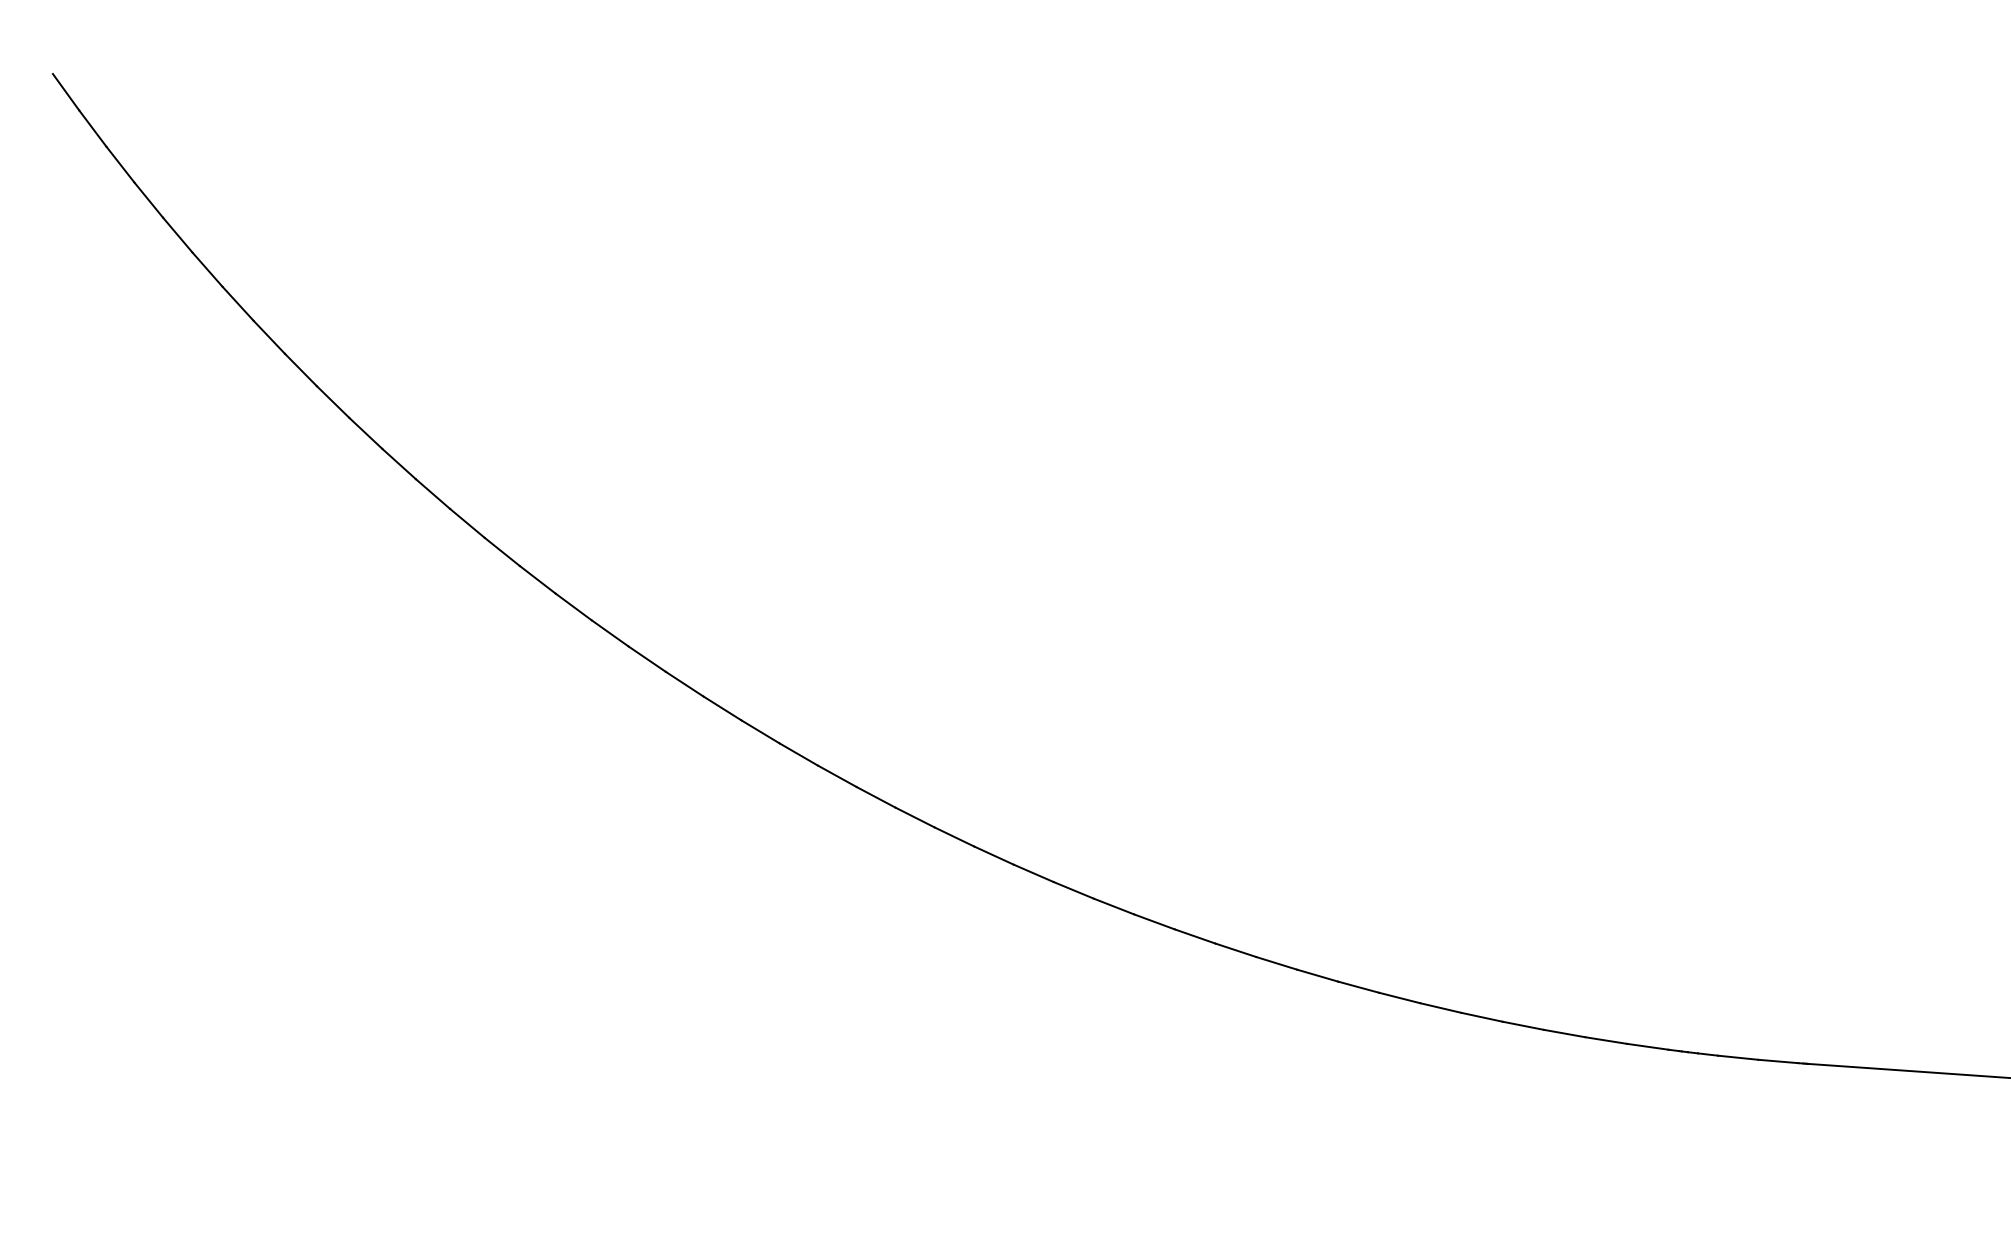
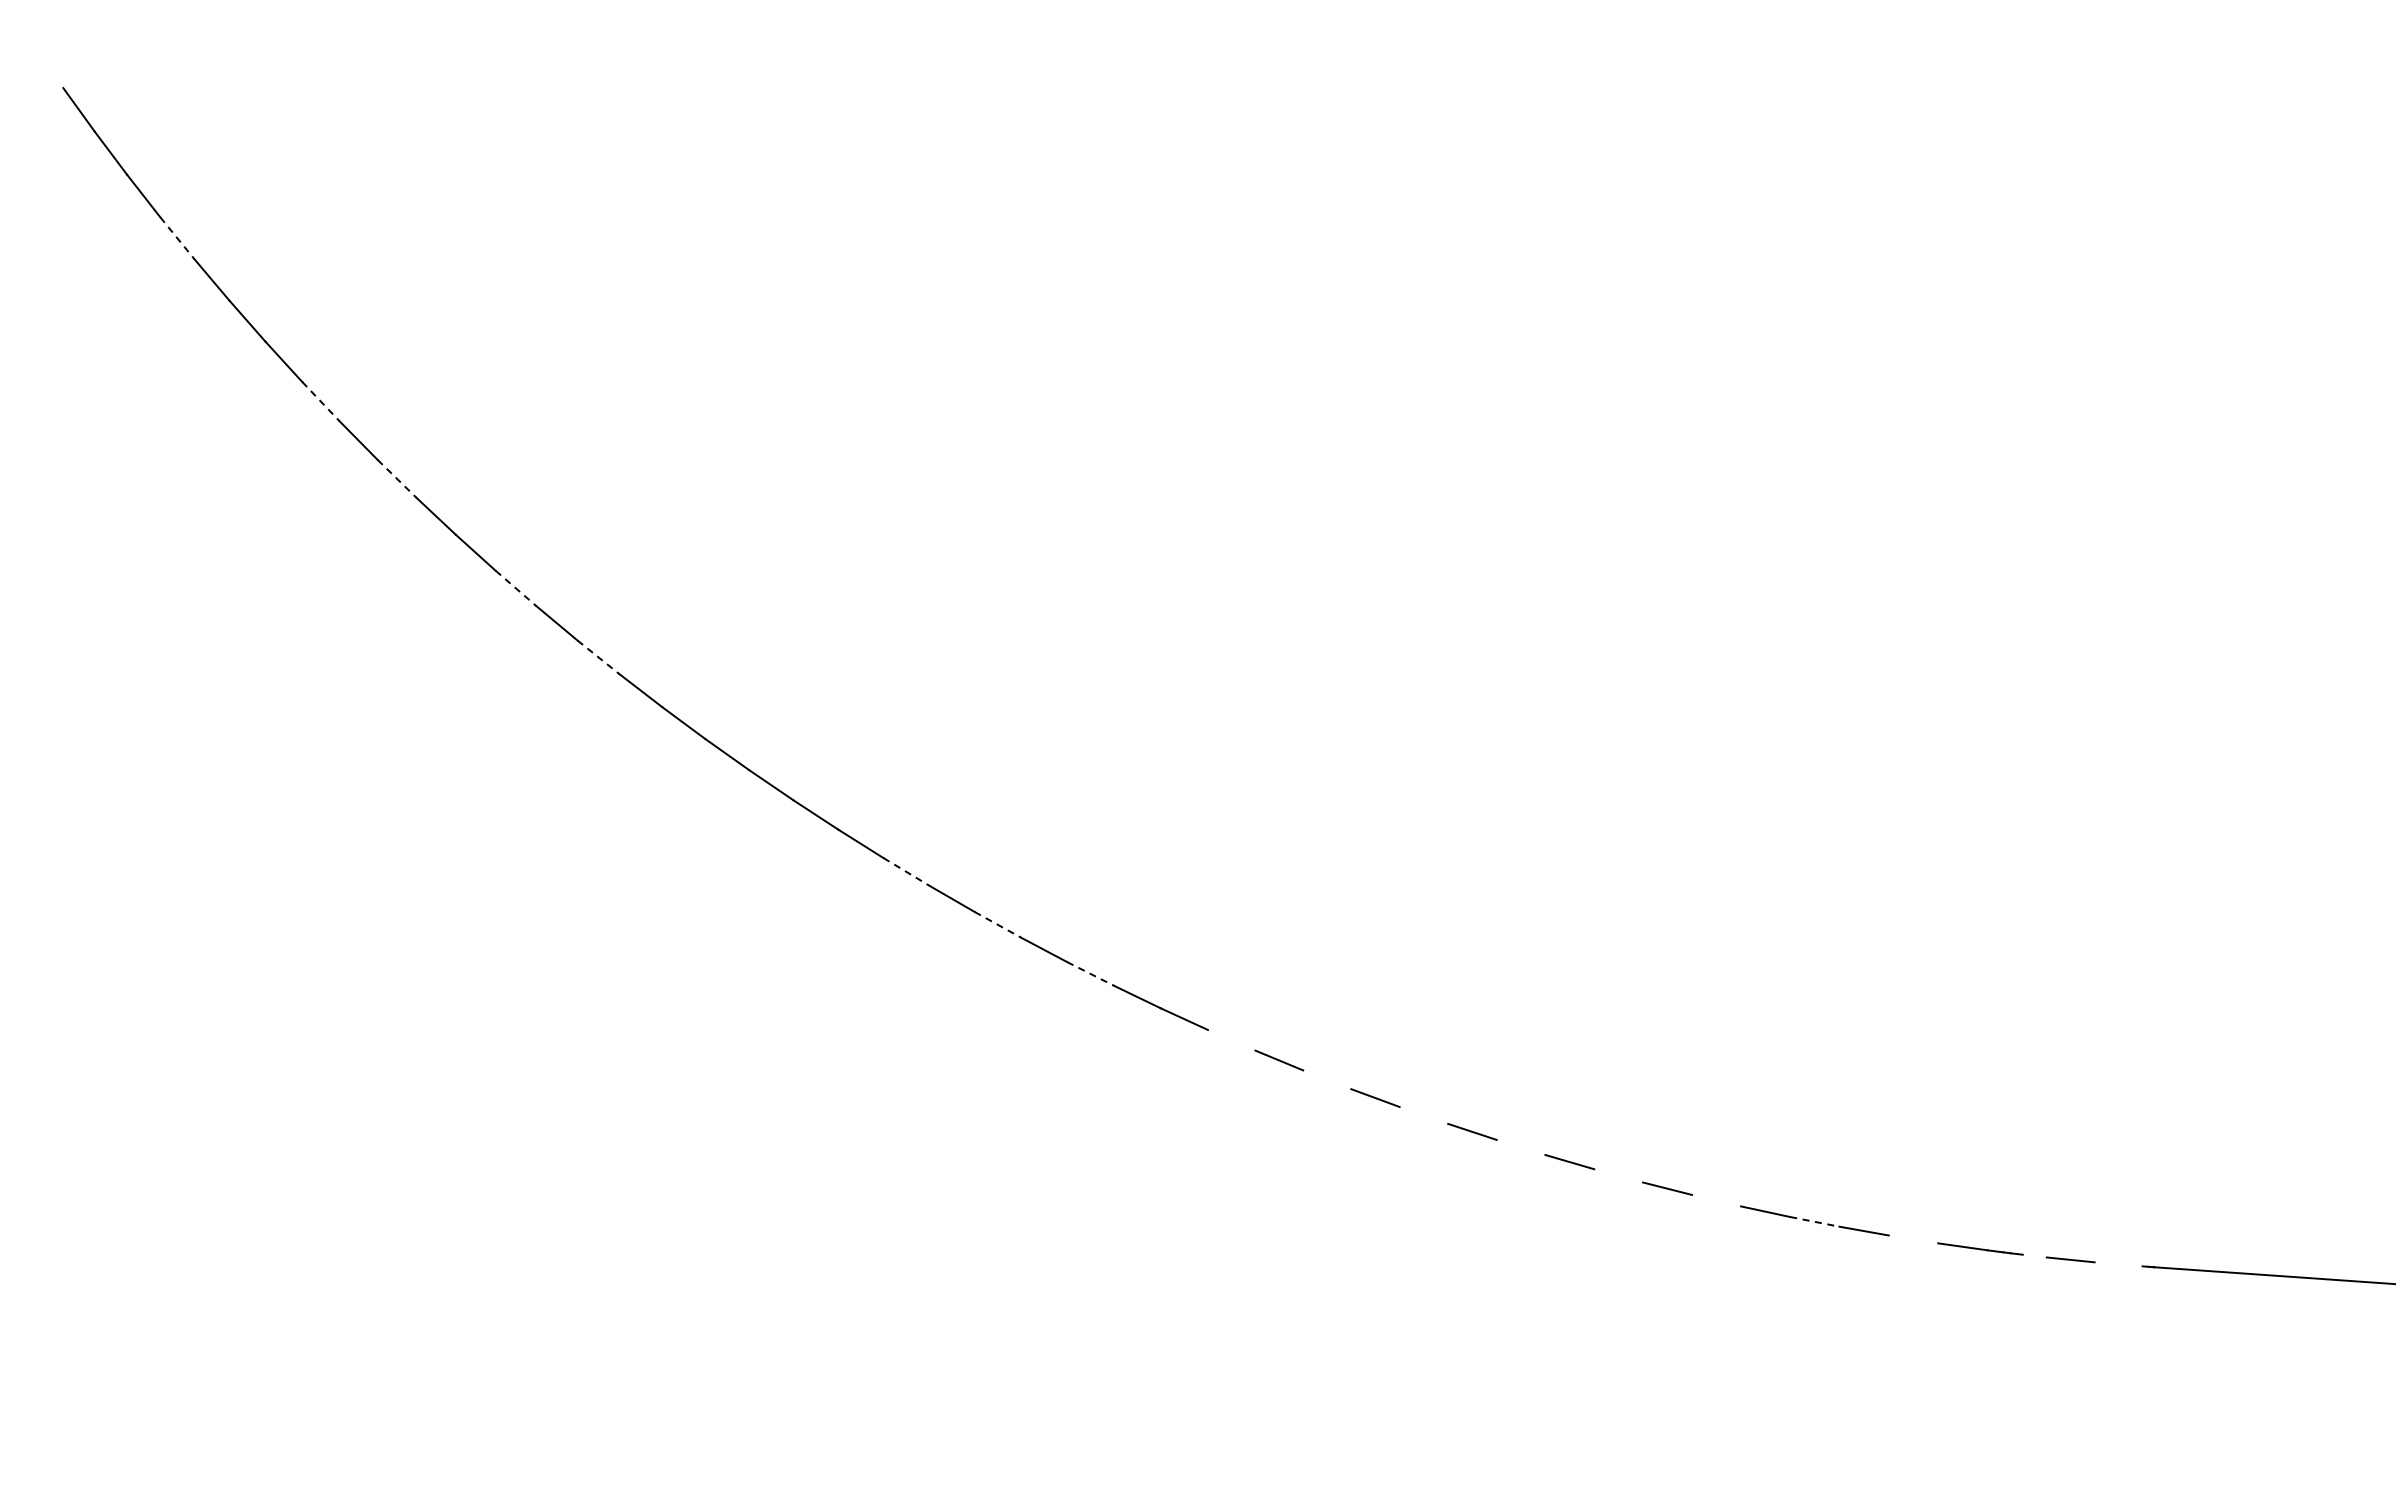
line: (148, 200) -> (177, 238), solid -> dashed
line: (269, 337) -> (321, 401), solid -> dashed
line: (333, 402) -> (397, 479), solid -> dashed
line: (433, 494) -> (516, 588), solid -> dashed
line: (502, 552) -> (598, 657), solid -> dashed
line: (760, 731) -> (906, 871), solid -> dashed
line: (838, 776) -> (998, 924), solid -> dashed
line: (915, 818) -> (1090, 974), solid -> dashed
line: (1033, 872) -> (1231, 1039), removed
line: (1114, 906) -> (1327, 1079), removed
line: (1194, 935) -> (1423, 1114), removed
line: (1276, 963) -> (1520, 1147), removed
line: (1358, 986) -> (1618, 1175), removed
line: (1440, 1007) -> (1716, 1200), removed
line: (1523, 1025) -> (1815, 1221), solid -> dashed
line: (1606, 1040) -> (1913, 1239), removed
line: (1707, 1054) -> (2034, 1255), removed
line: (1778, 1061) -> (2118, 1264), removed

